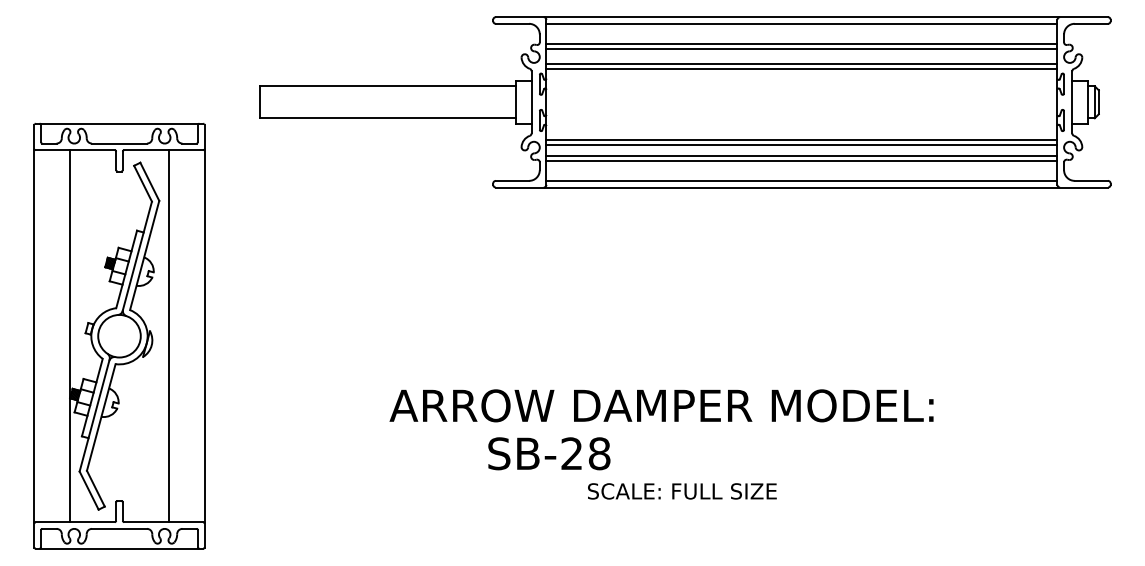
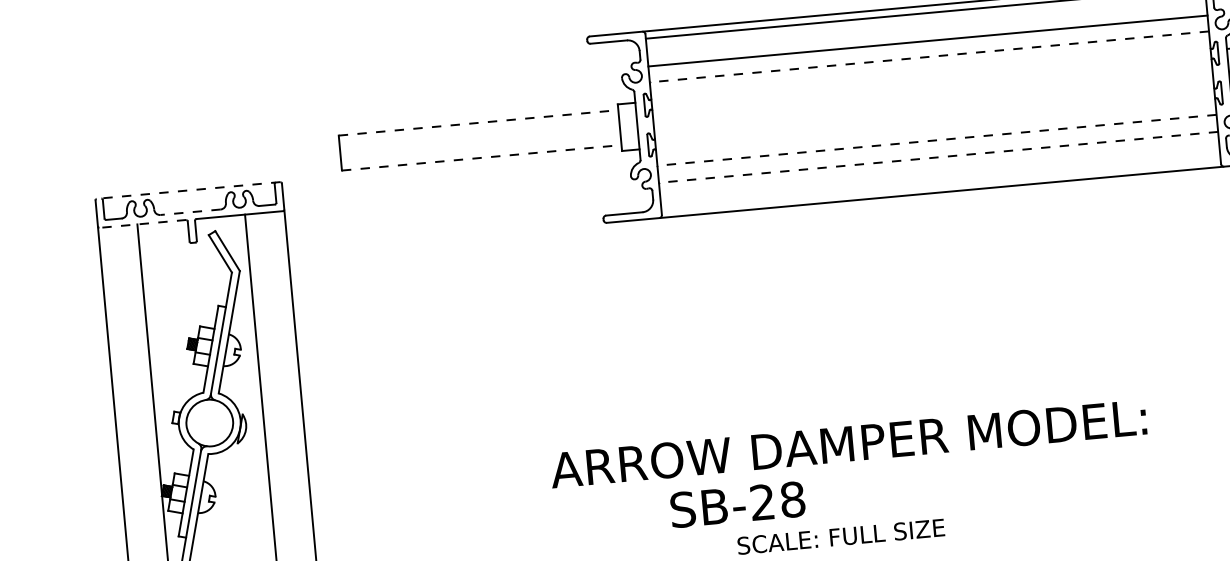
line: (801, 43) -> (926, 34), removed
line: (801, 63) -> (928, 56), solid -> dashed
line: (801, 69) -> (929, 63), removed
line: (387, 86) -> (478, 123), solid -> dashed
line: (387, 118) -> (481, 158), solid -> dashed
line: (119, 123) -> (188, 190), solid -> dashed
line: (801, 139) -> (936, 139), solid -> dashed
line: (119, 143) -> (190, 212), solid -> dashed
line: (801, 145) -> (937, 146), removed
line: (75, 150) -> (143, 224), solid -> dashed
line: (801, 155) -> (938, 157), solid -> dashed
line: (801, 160) -> (938, 162), removed
line: (801, 180) -> (940, 184), removed
text: (661, 405) -> (848, 443), moved
text: (549, 453) -> (737, 504), moved

